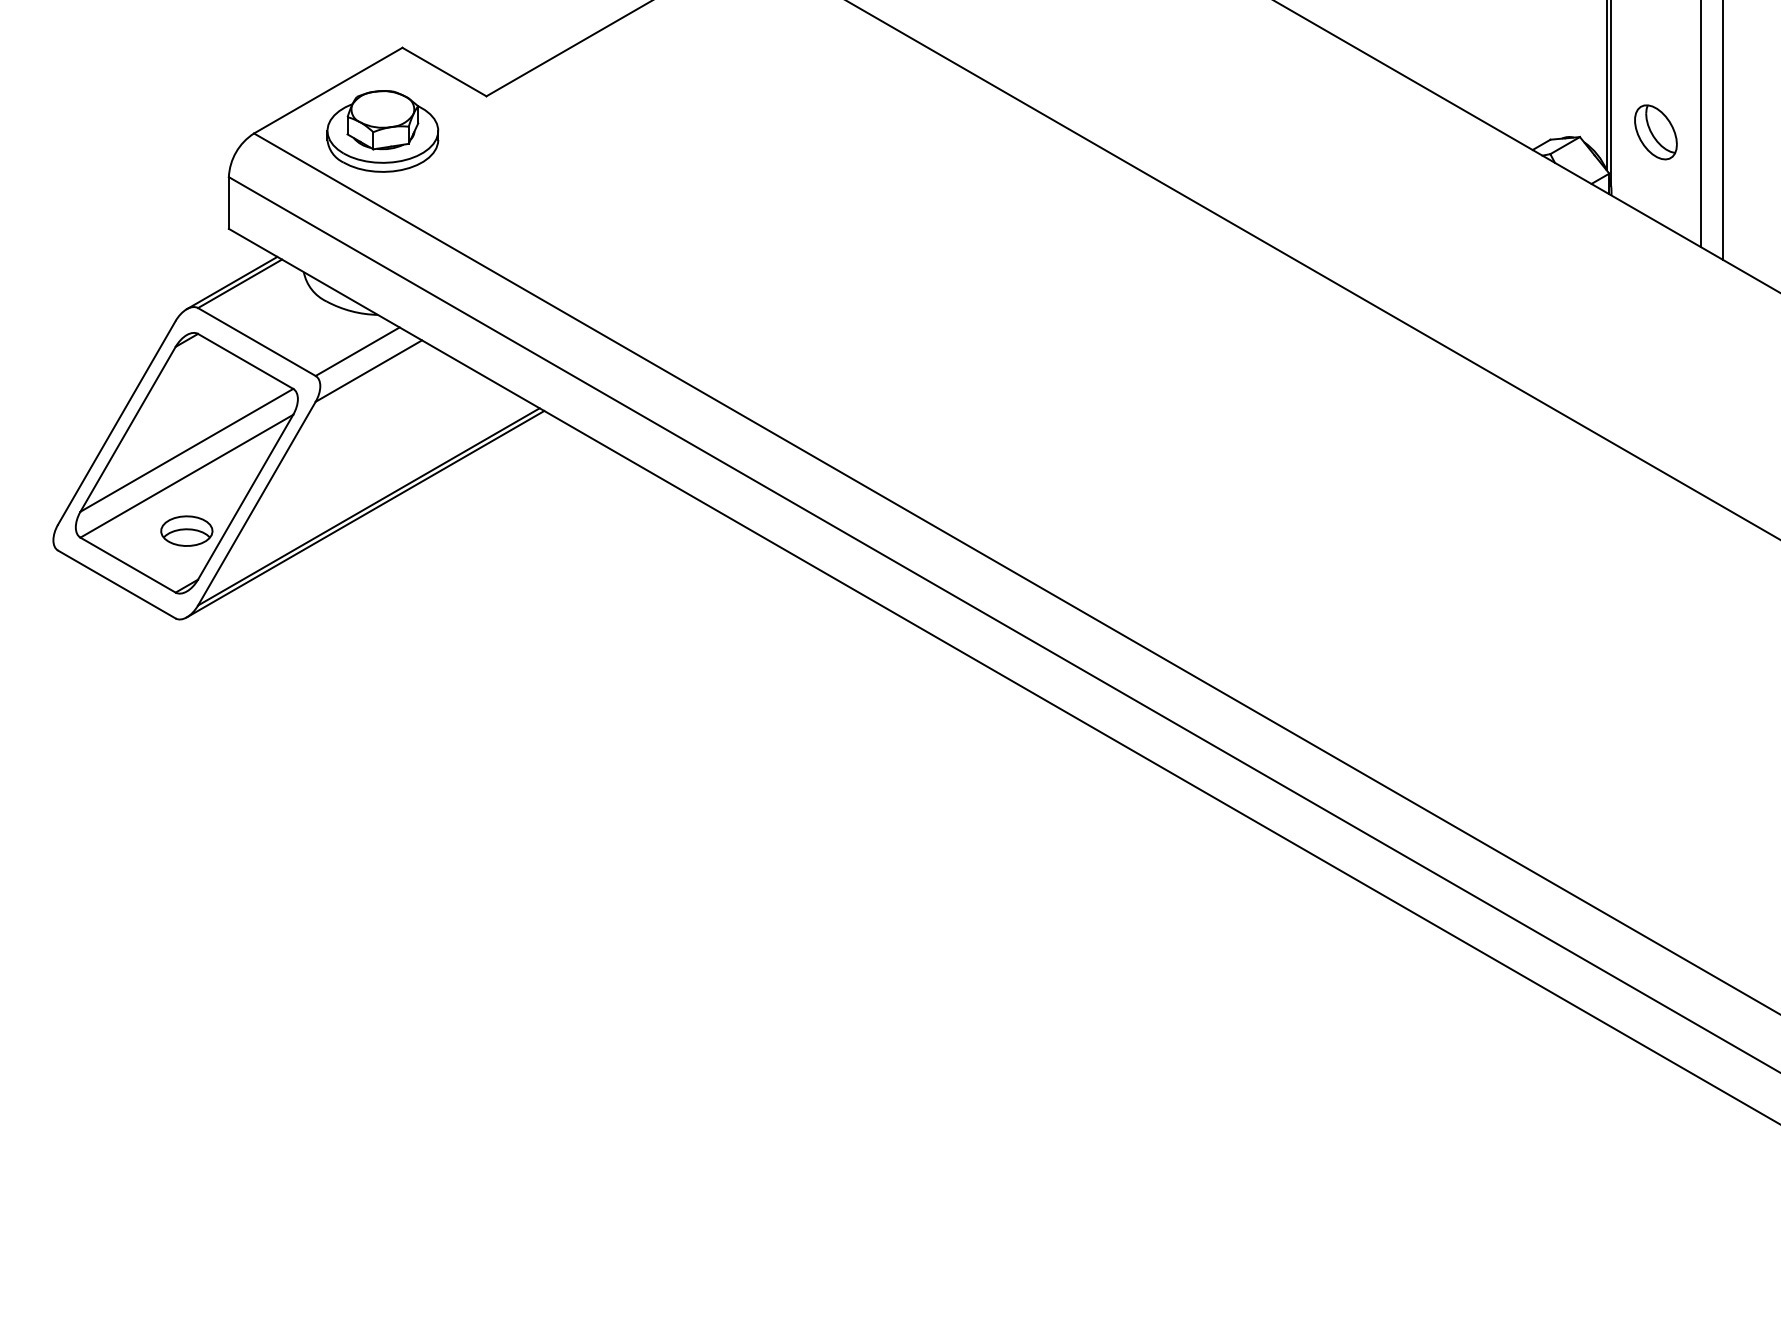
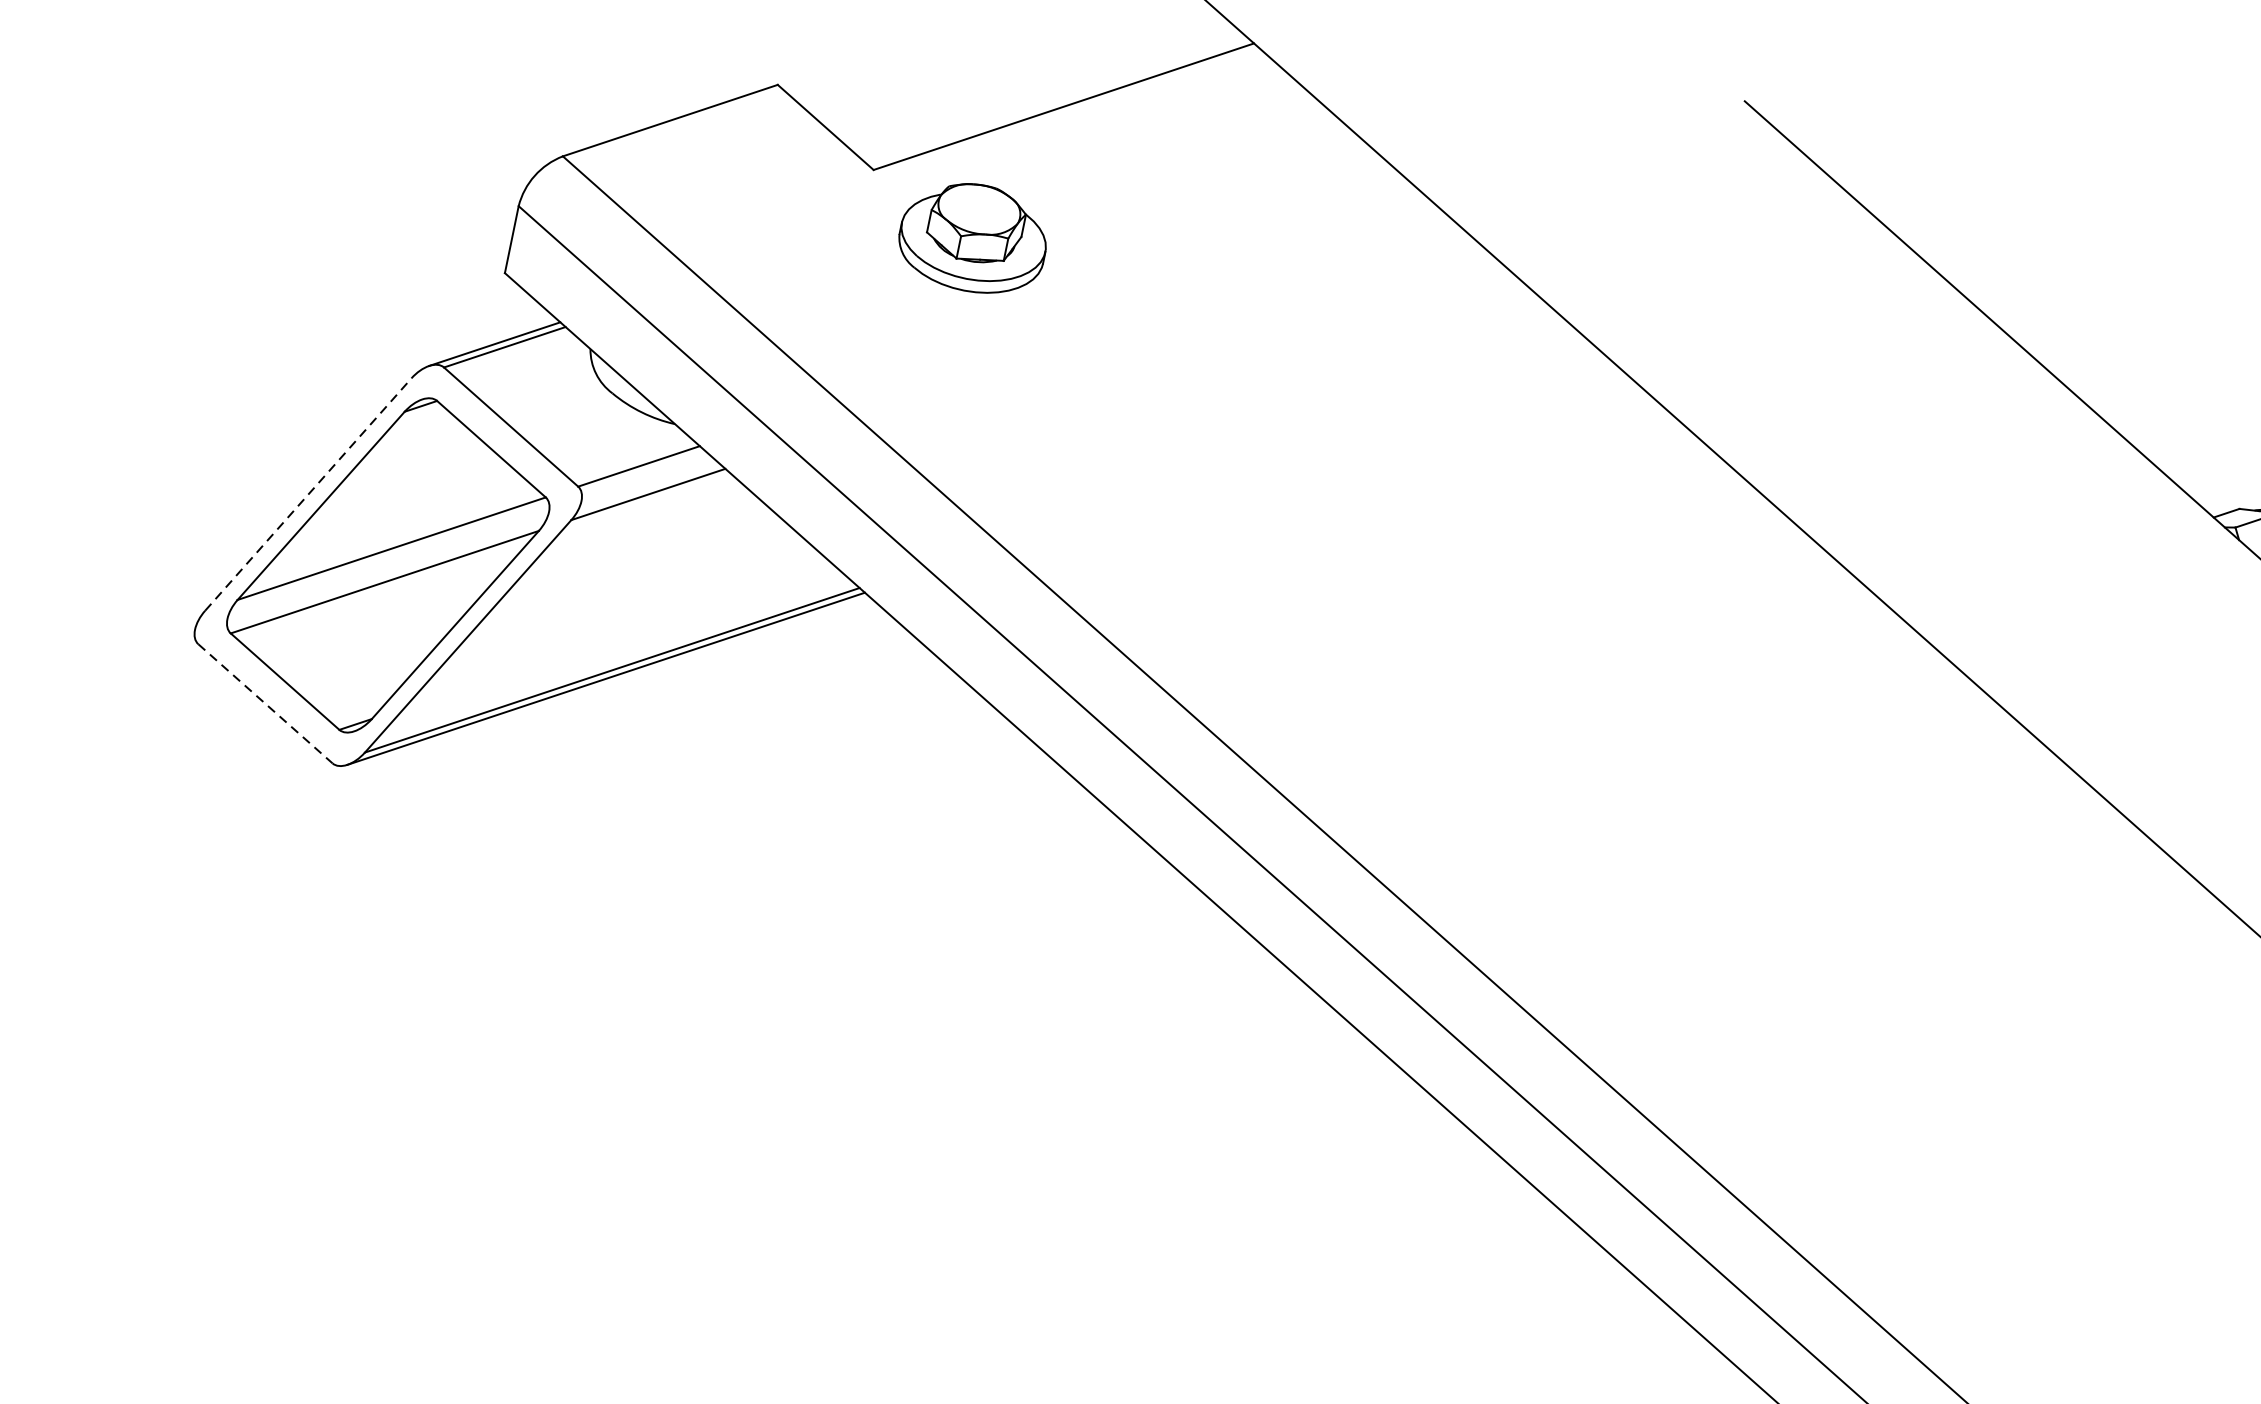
part: (382, 131) -> (973, 237), moved
line: (116, 422) -> (308, 493), solid -> dashed
part: (186, 530) -> (369, 652), removed
line: (116, 584) -> (264, 703), solid -> dashed

